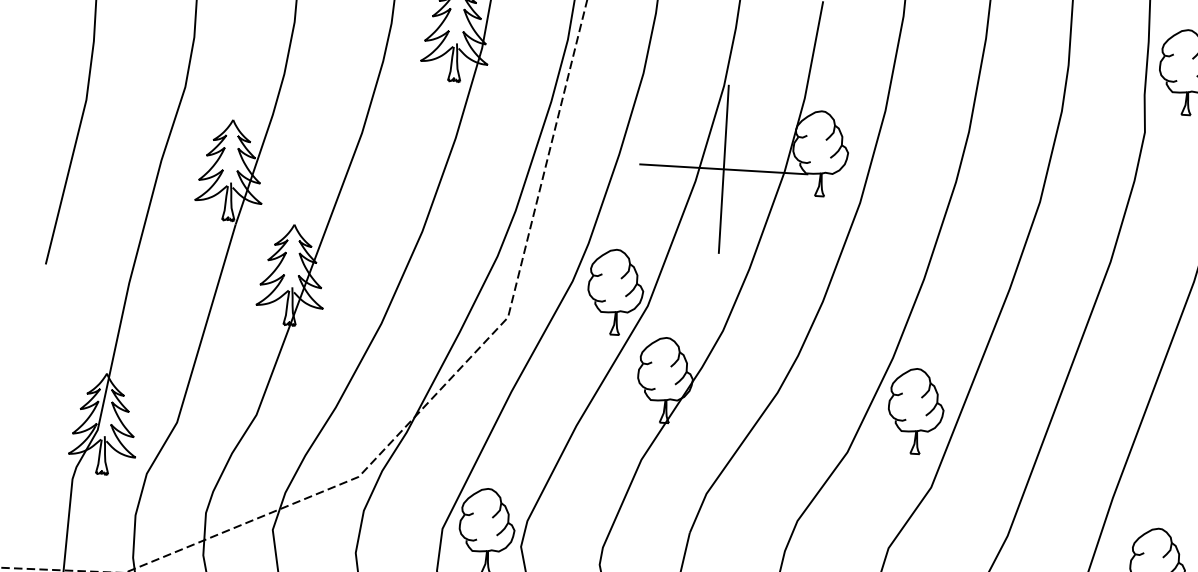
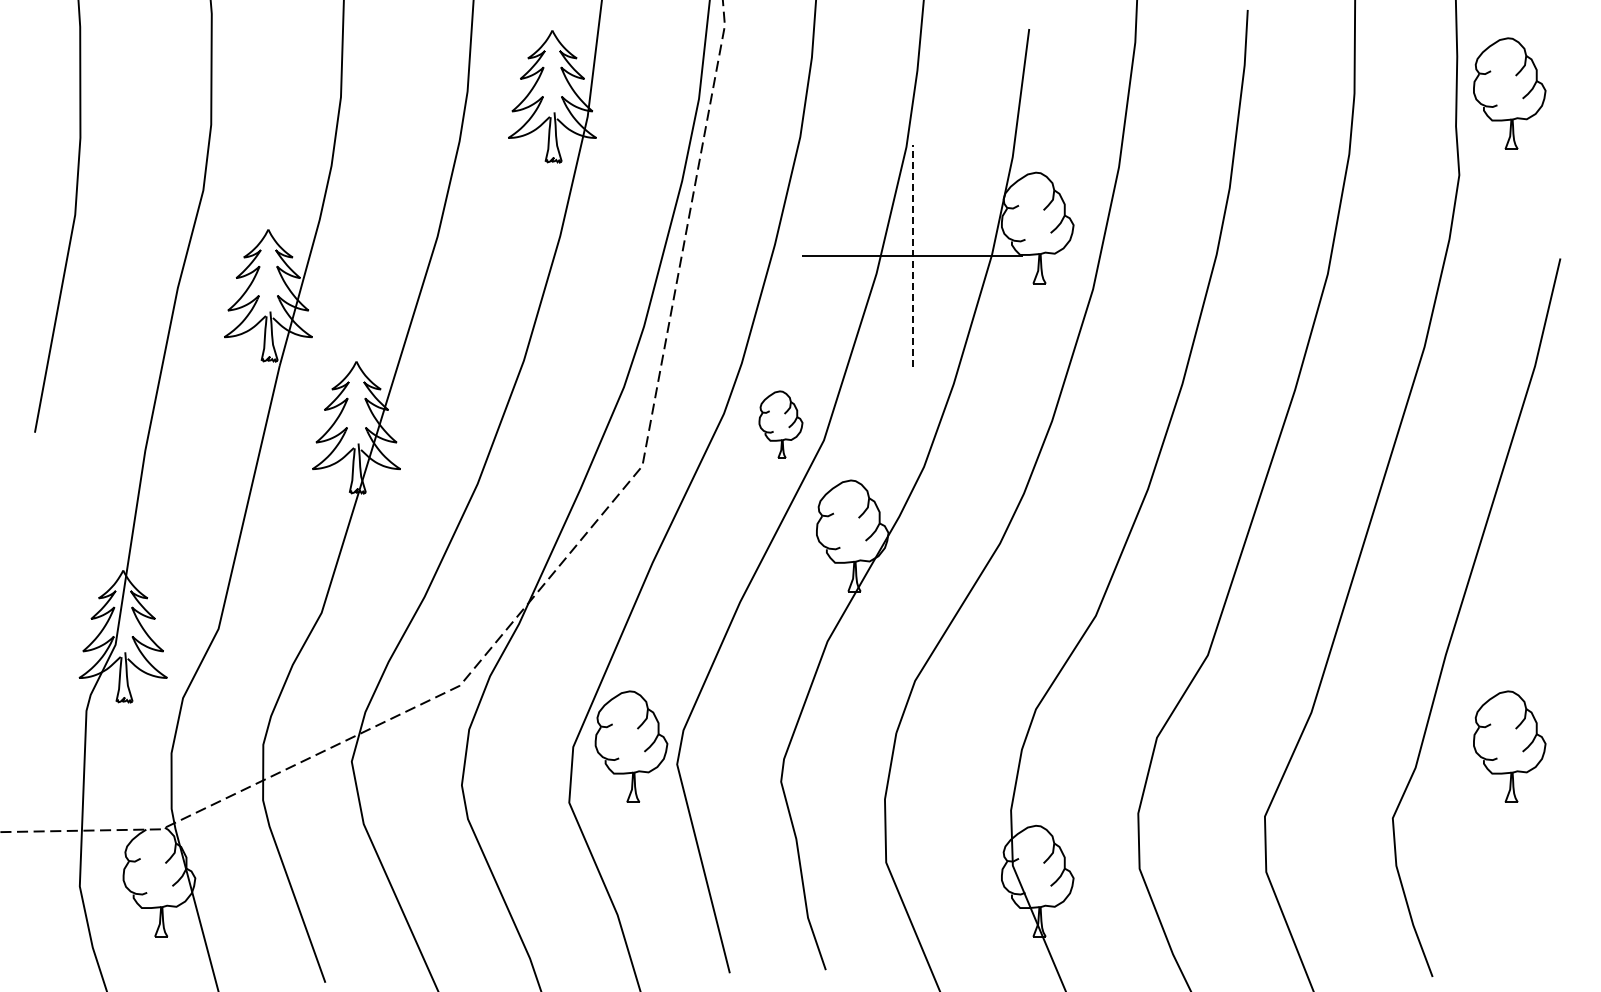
line: (723, 169) -> (912, 256), solid -> dashed
part: (615, 291) -> (780, 424), size x0.6
part: (915, 410) -> (1181, 556), removed

